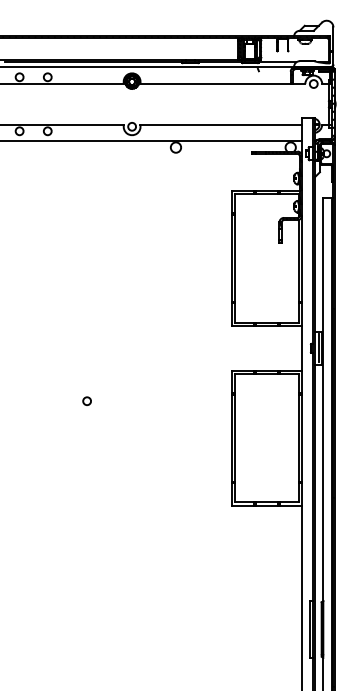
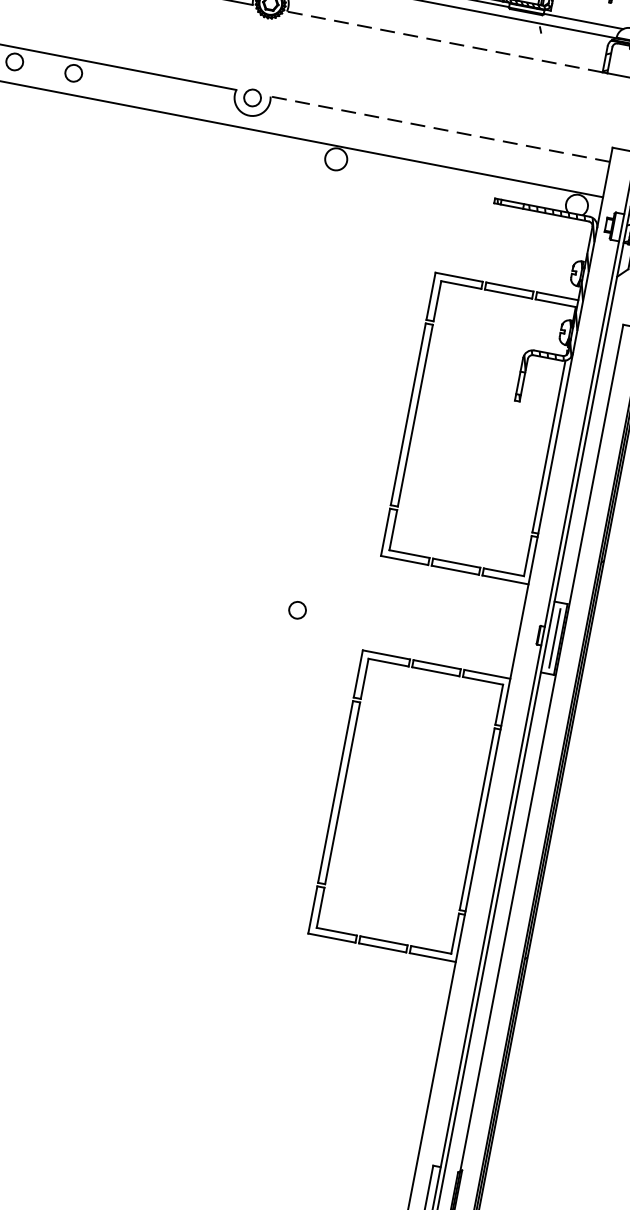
line: (214, 84) -> (442, 42), solid -> dashed
line: (221, 124) -> (441, 129), solid -> dashed
circle: (86, 400) -> (296, 608), moved

